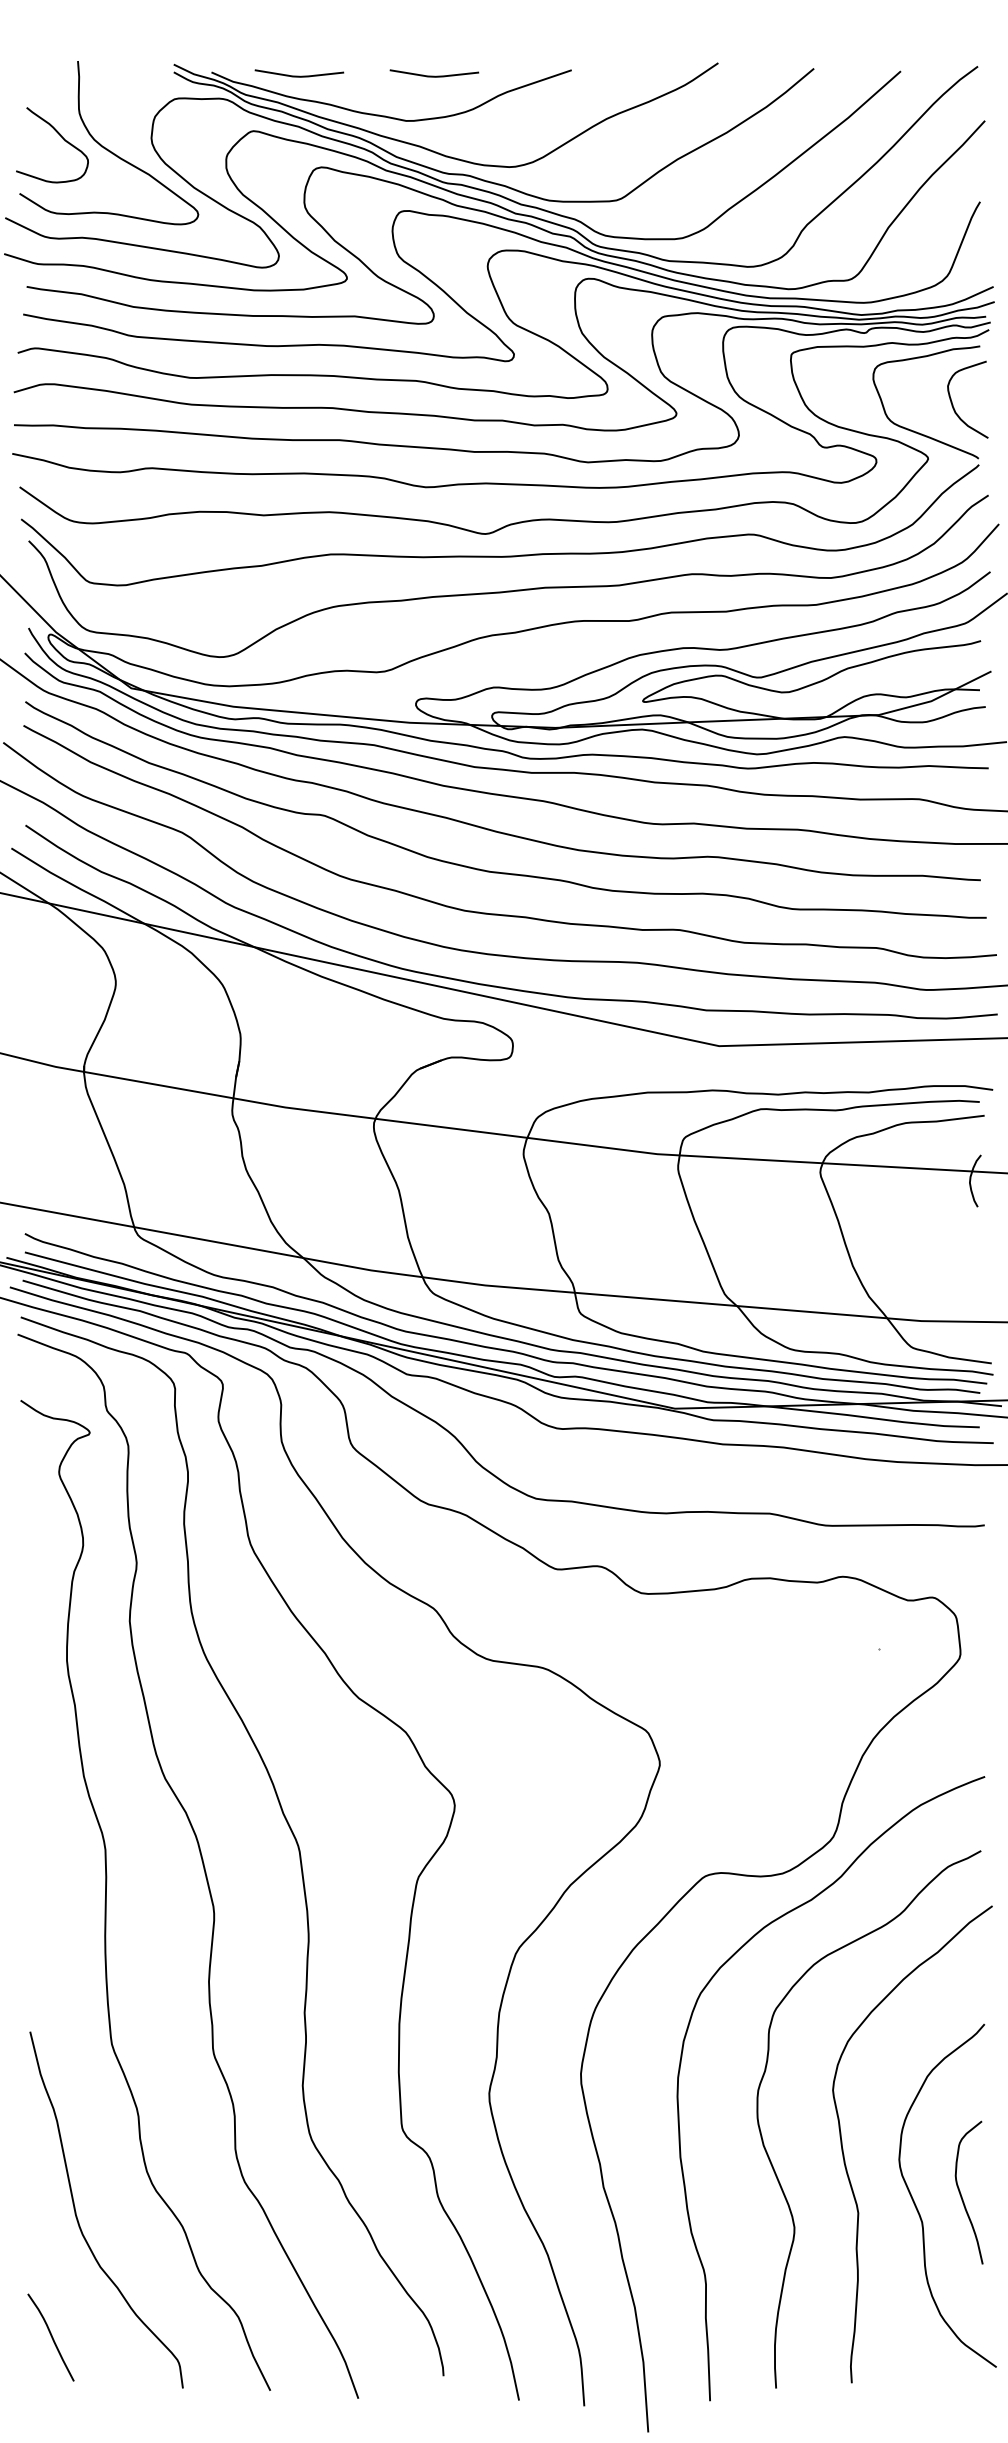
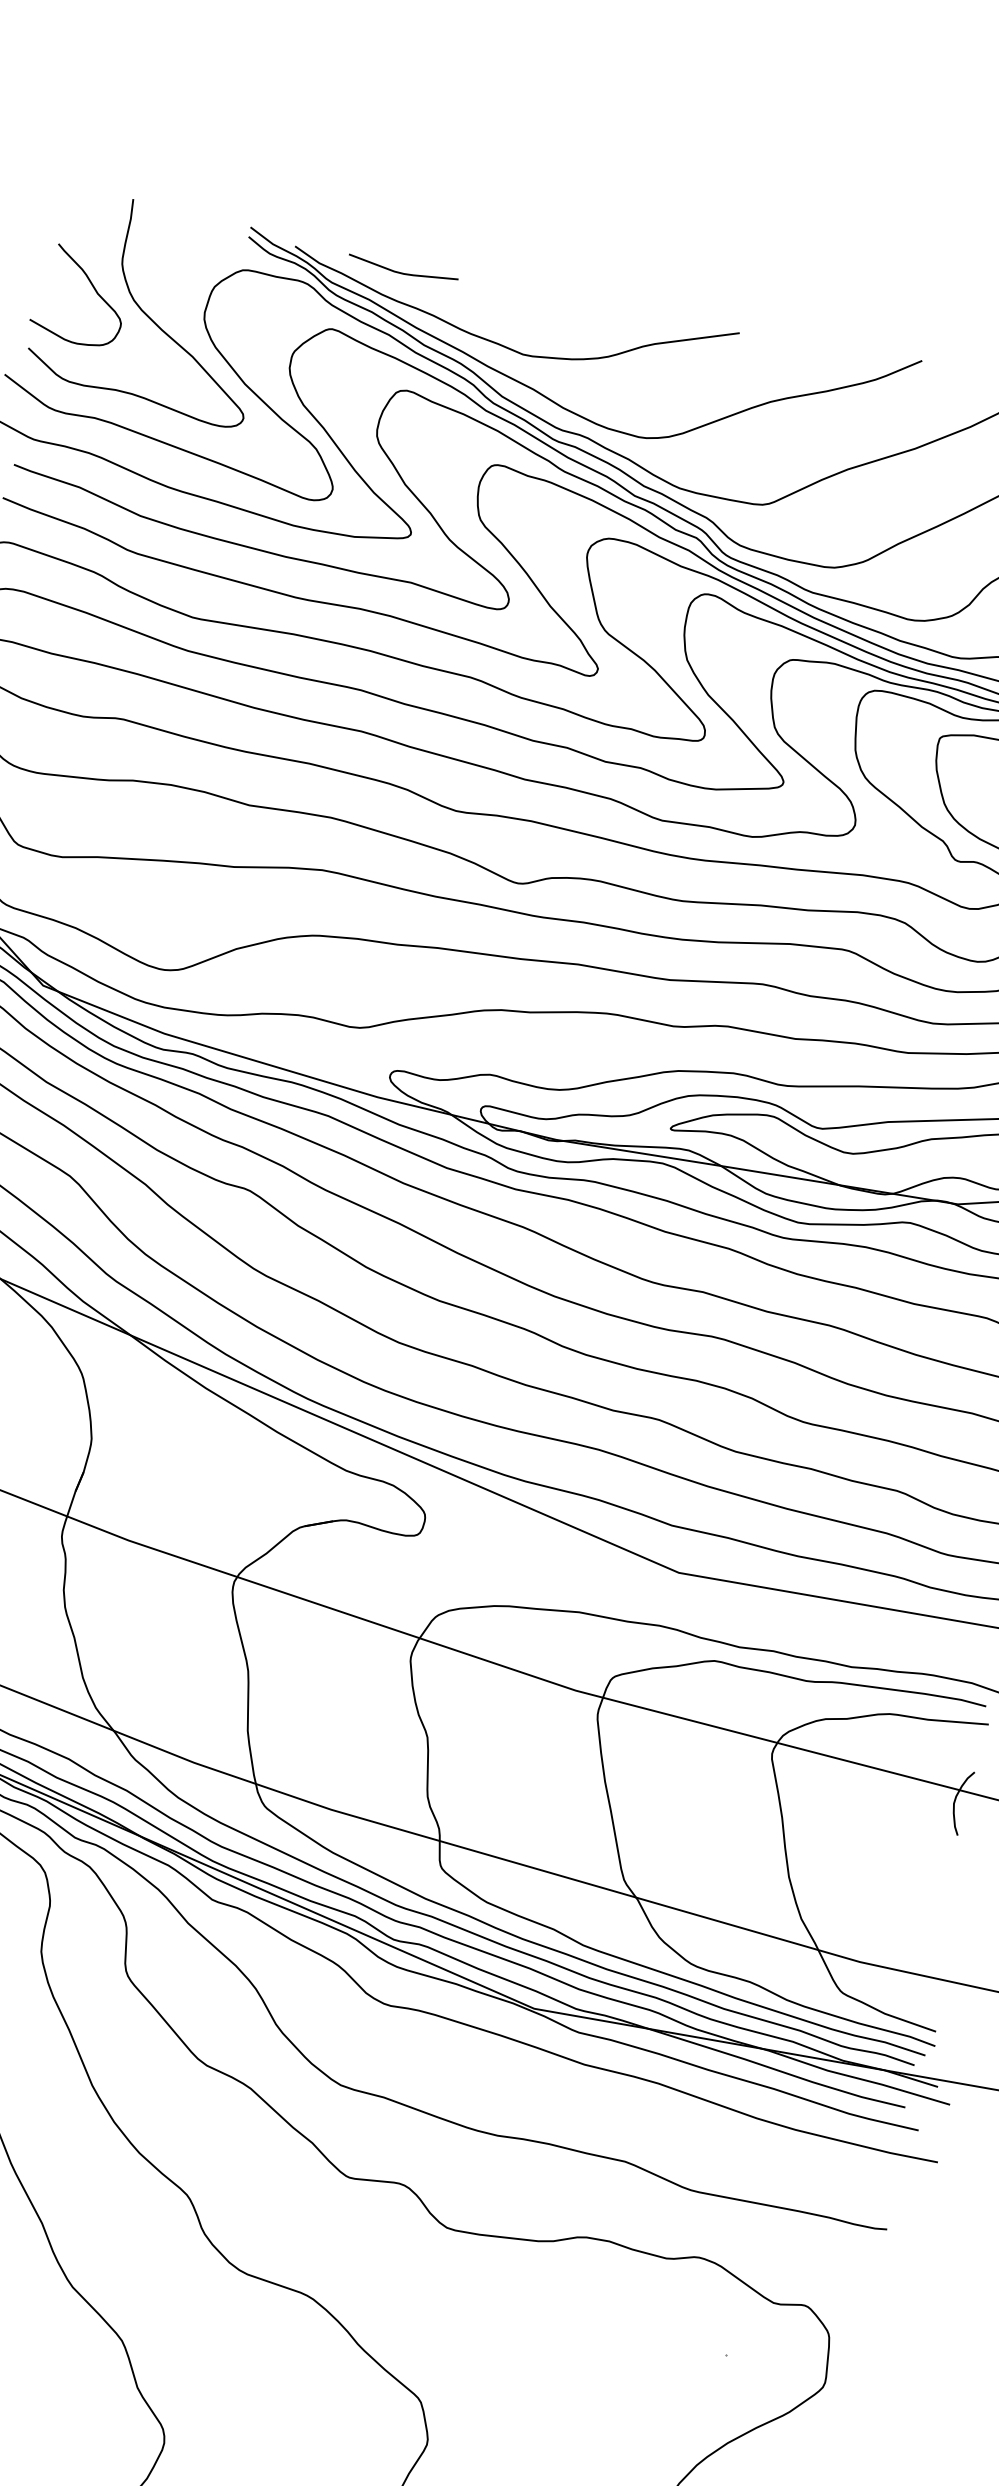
line: (434, 75) -> (569, 305), removed

